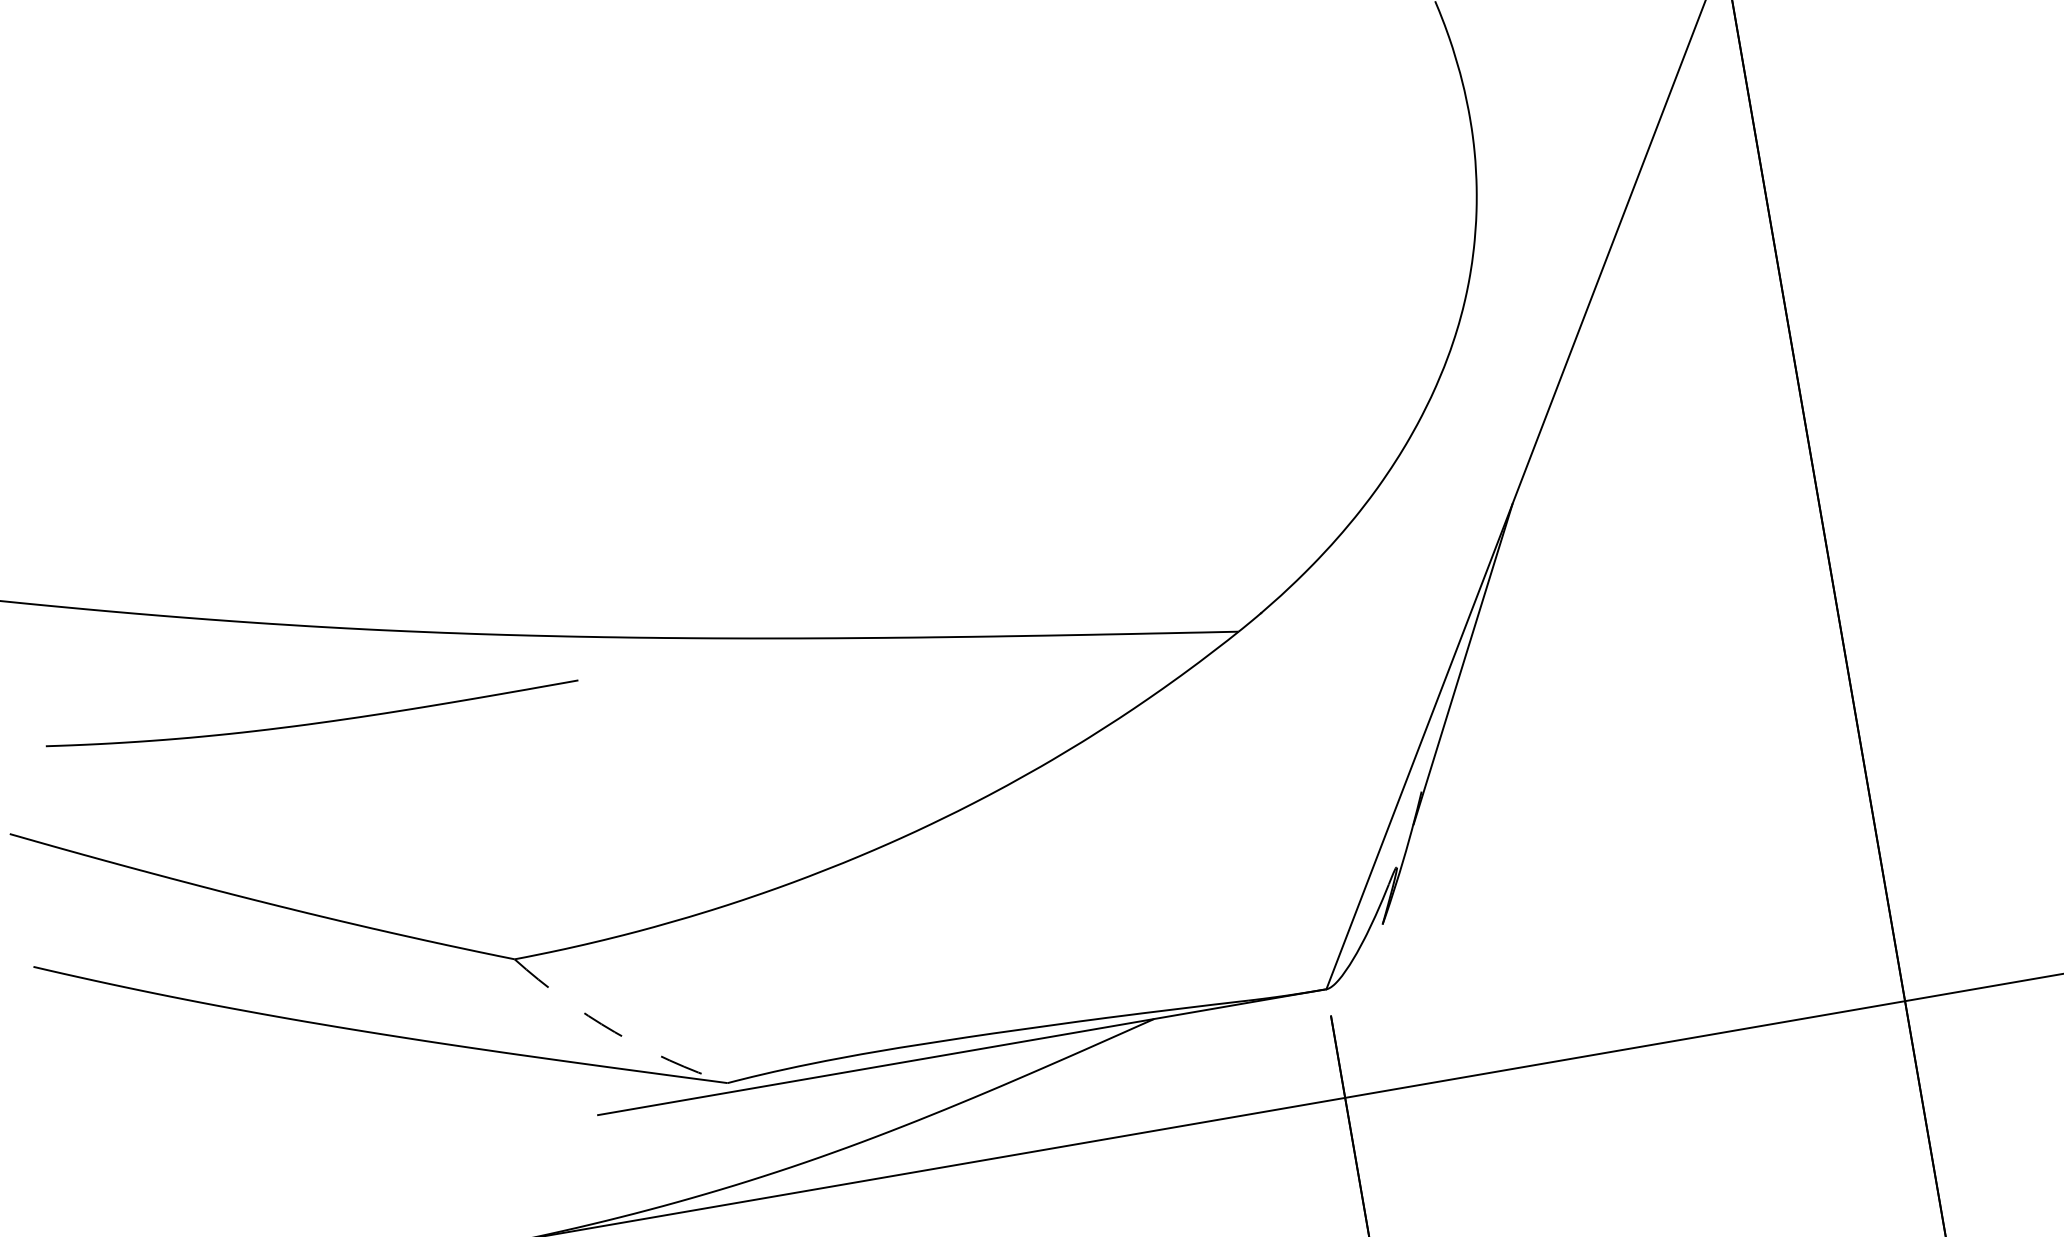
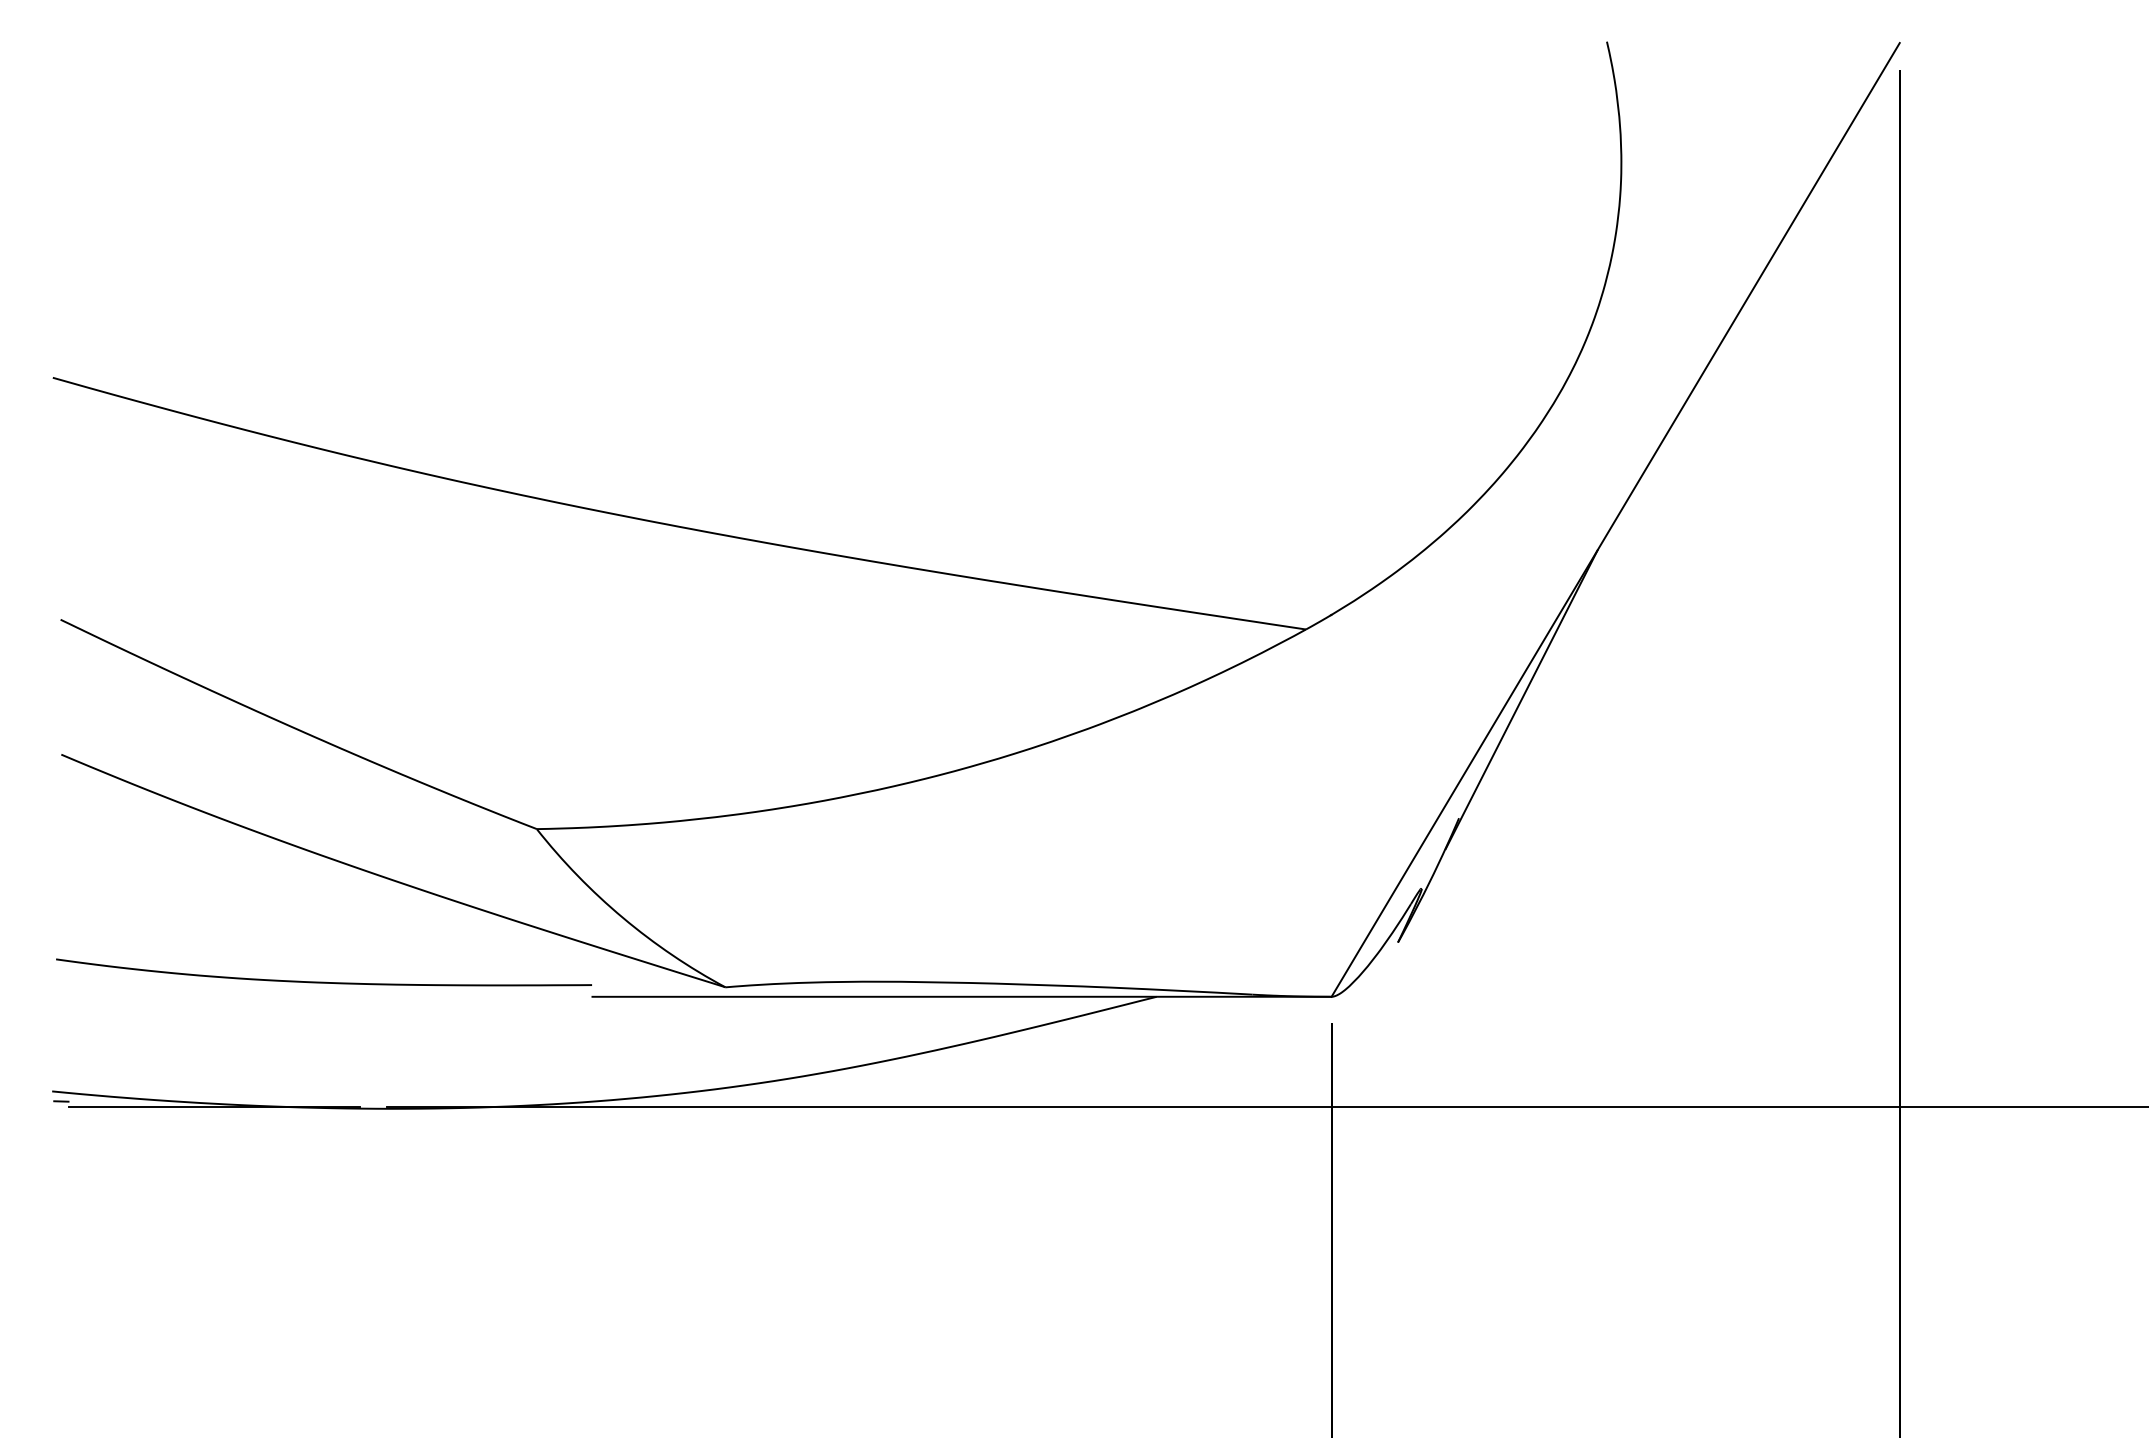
curve: (313, 722) -> (323, 981), moved
arc: (615, 1031) -> (623, 917), dashed -> solid

